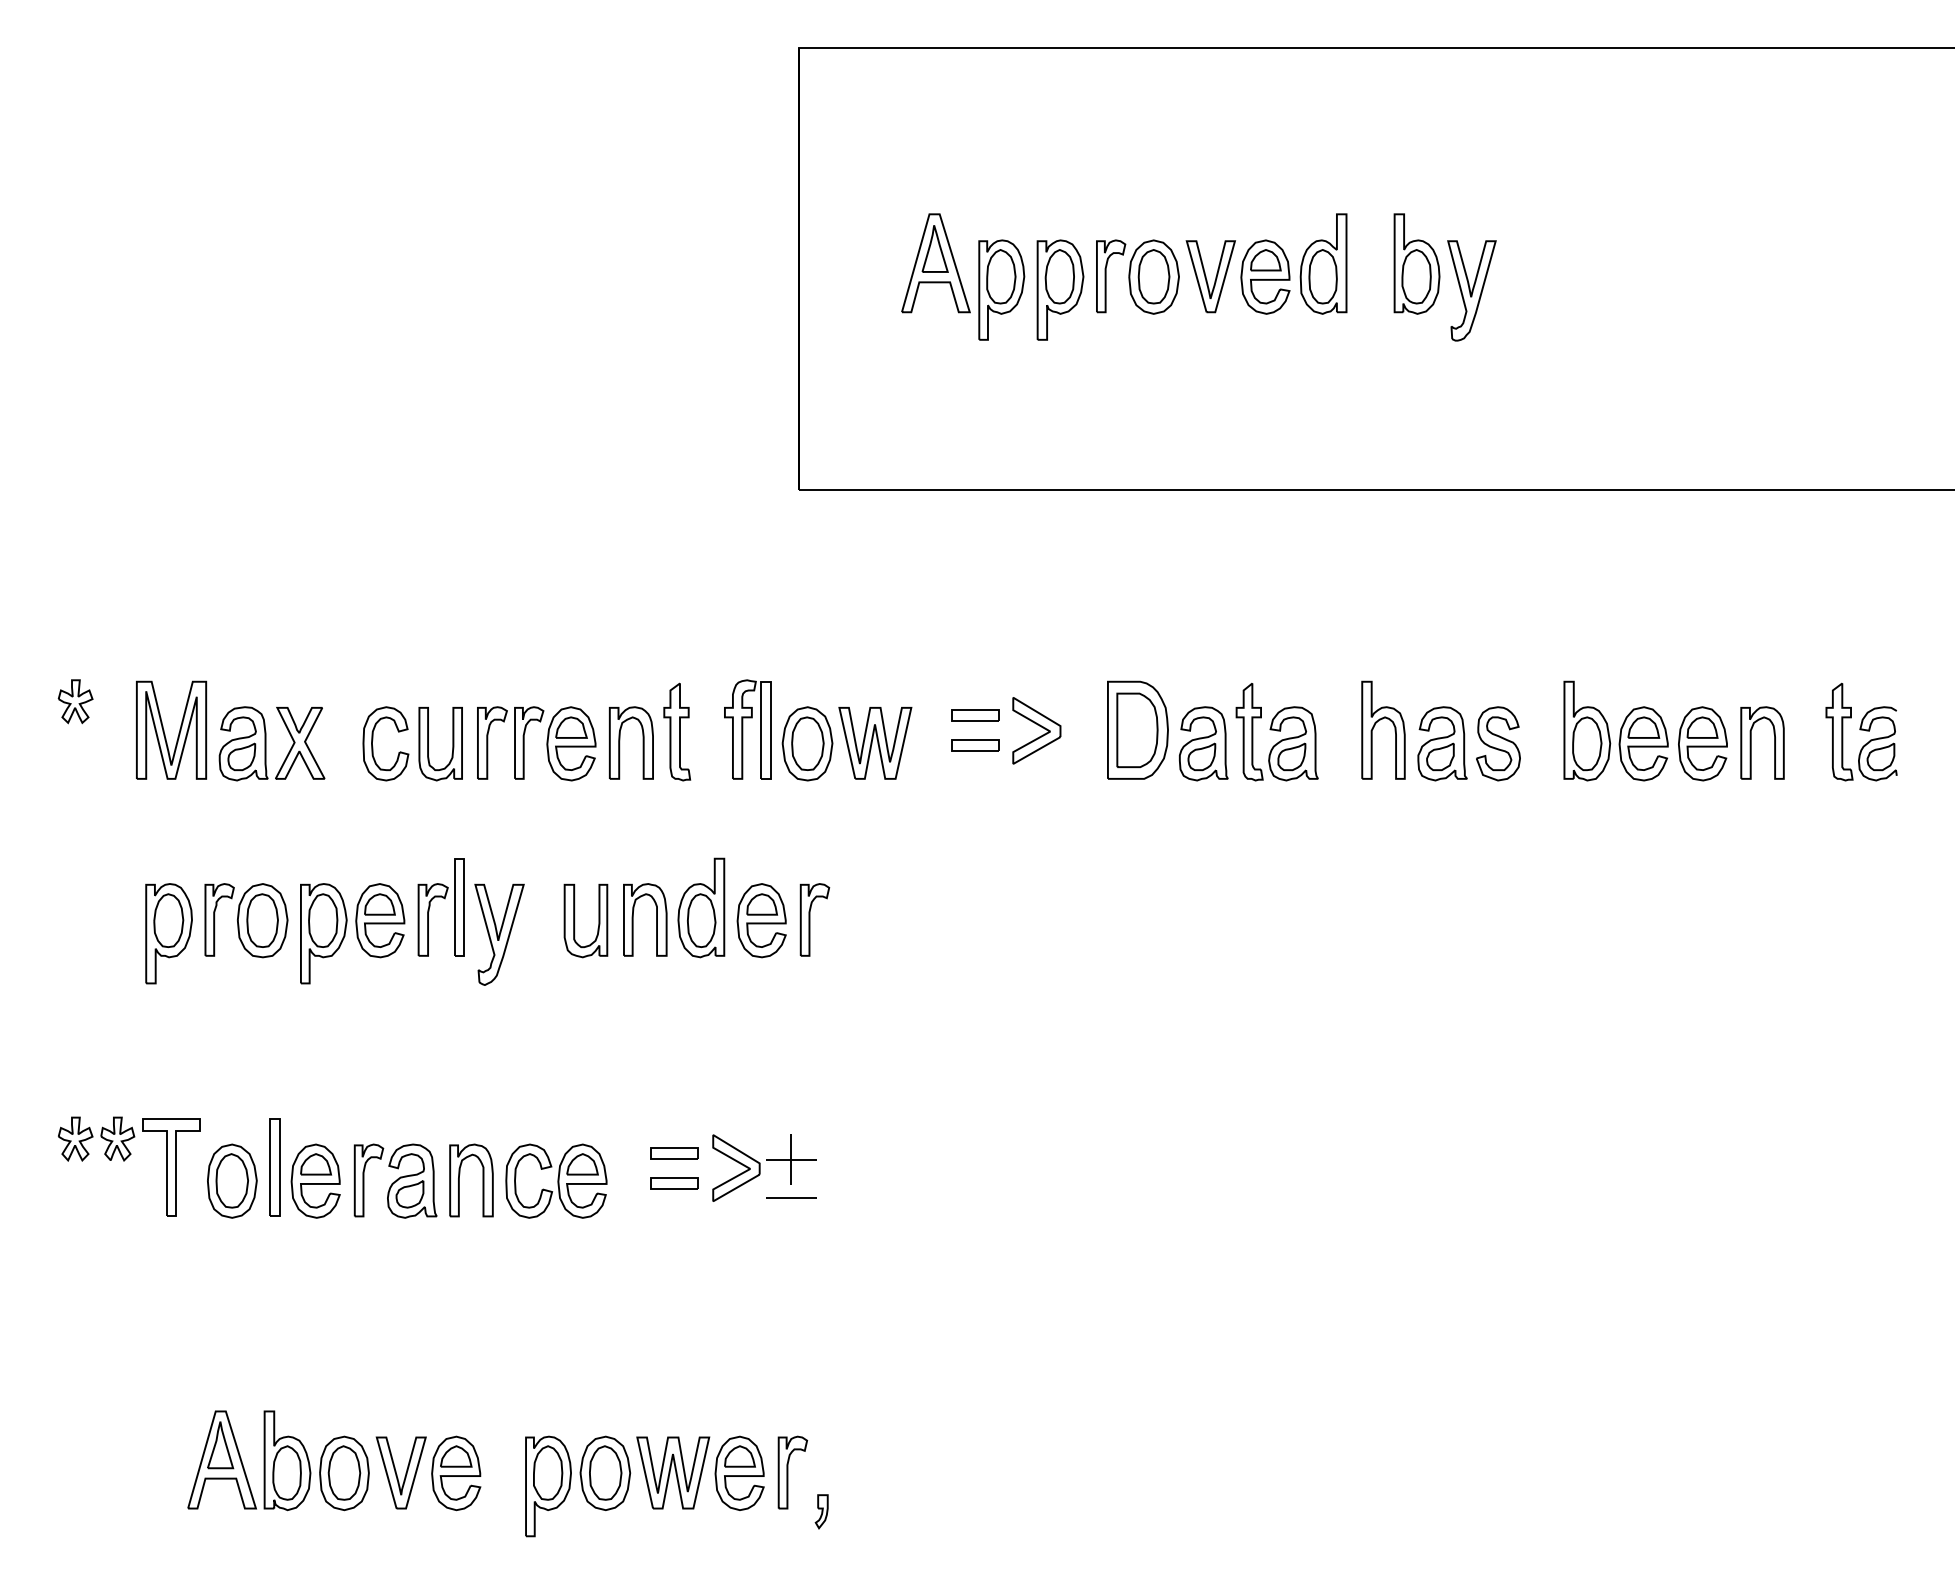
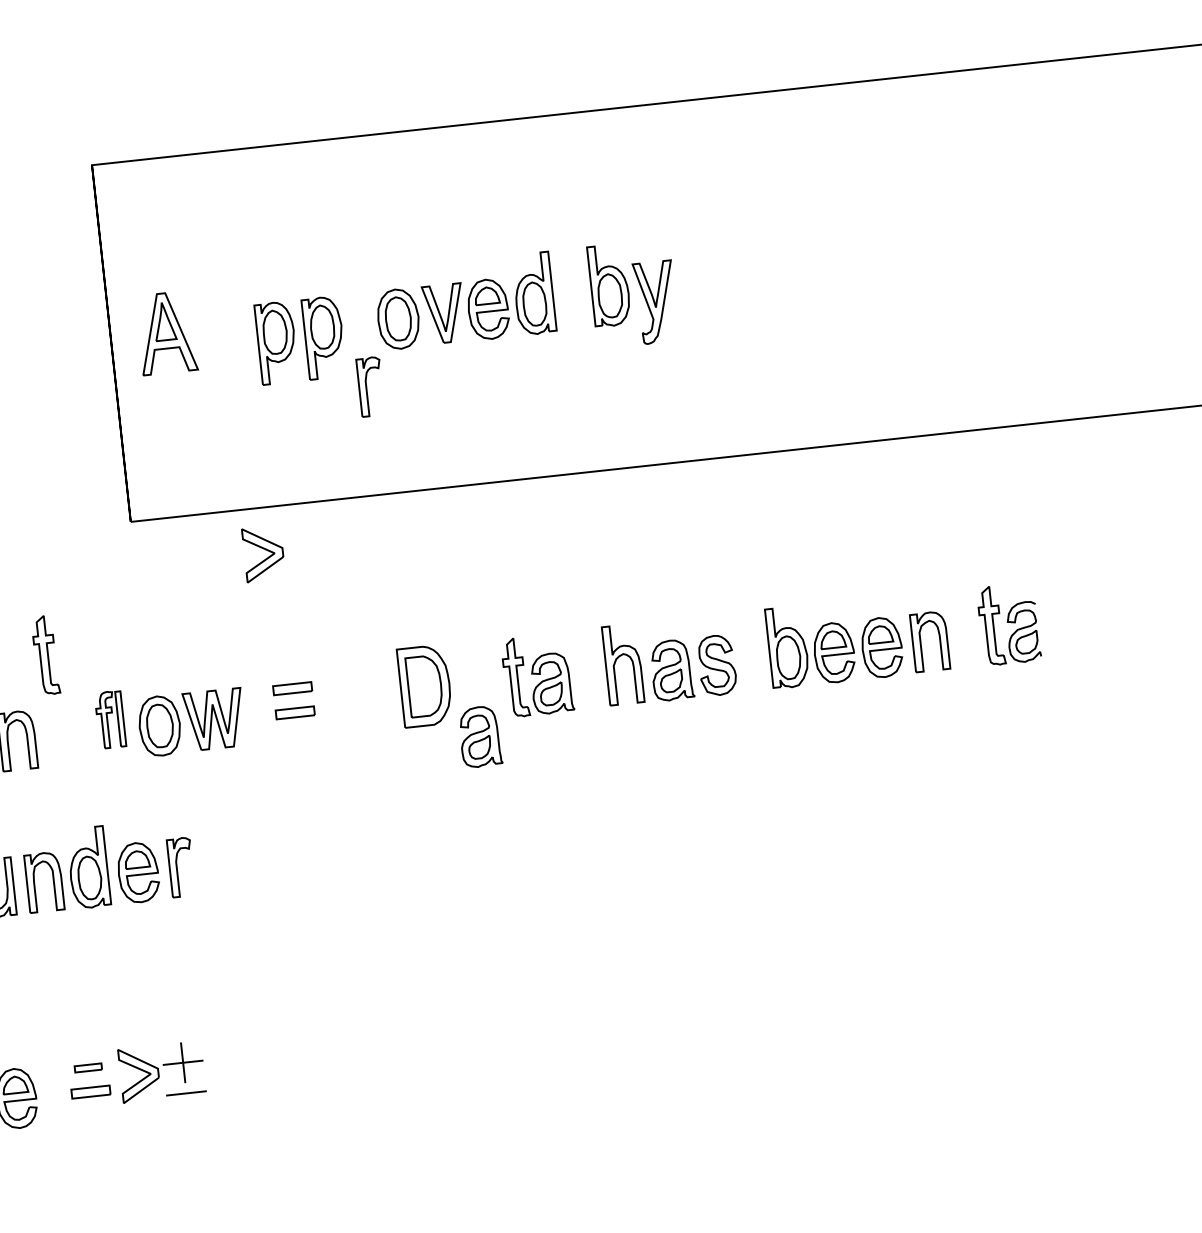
part: (935, 263) -> (166, 333), moved
part: (1111, 276) -> (371, 386), moved
part: (747, 729) -> (110, 719), size x0.7
part: (1036, 730) -> (263, 553), moved
part: (677, 731) -> (45, 654), moved
part: (1203, 743) -> (480, 736), moved
part: (674, 1153) -> (88, 1068), size x0.7

